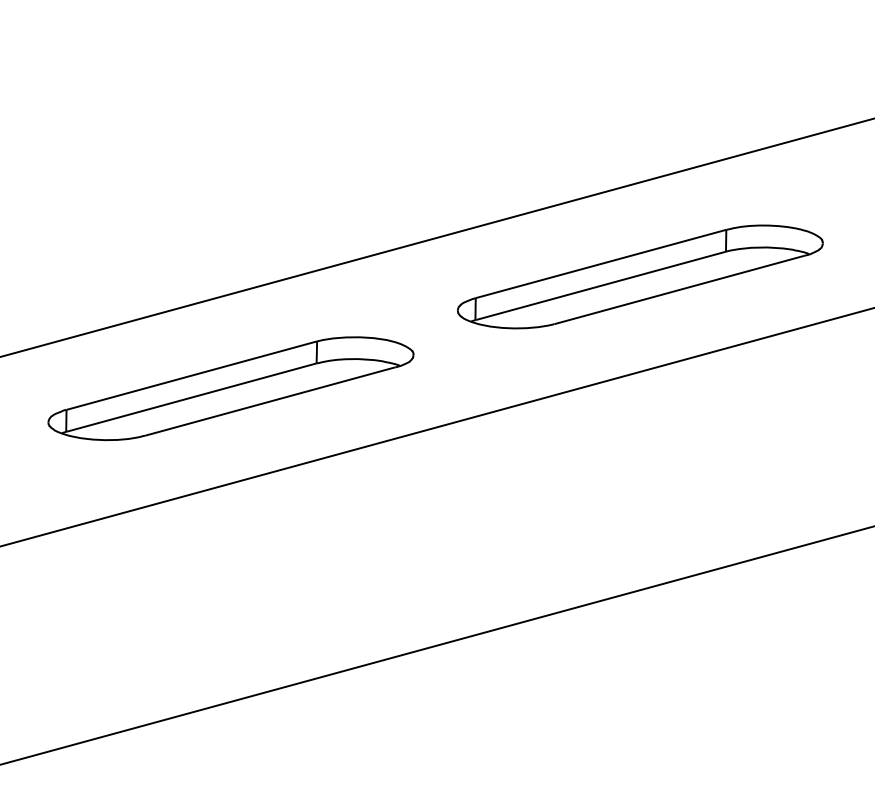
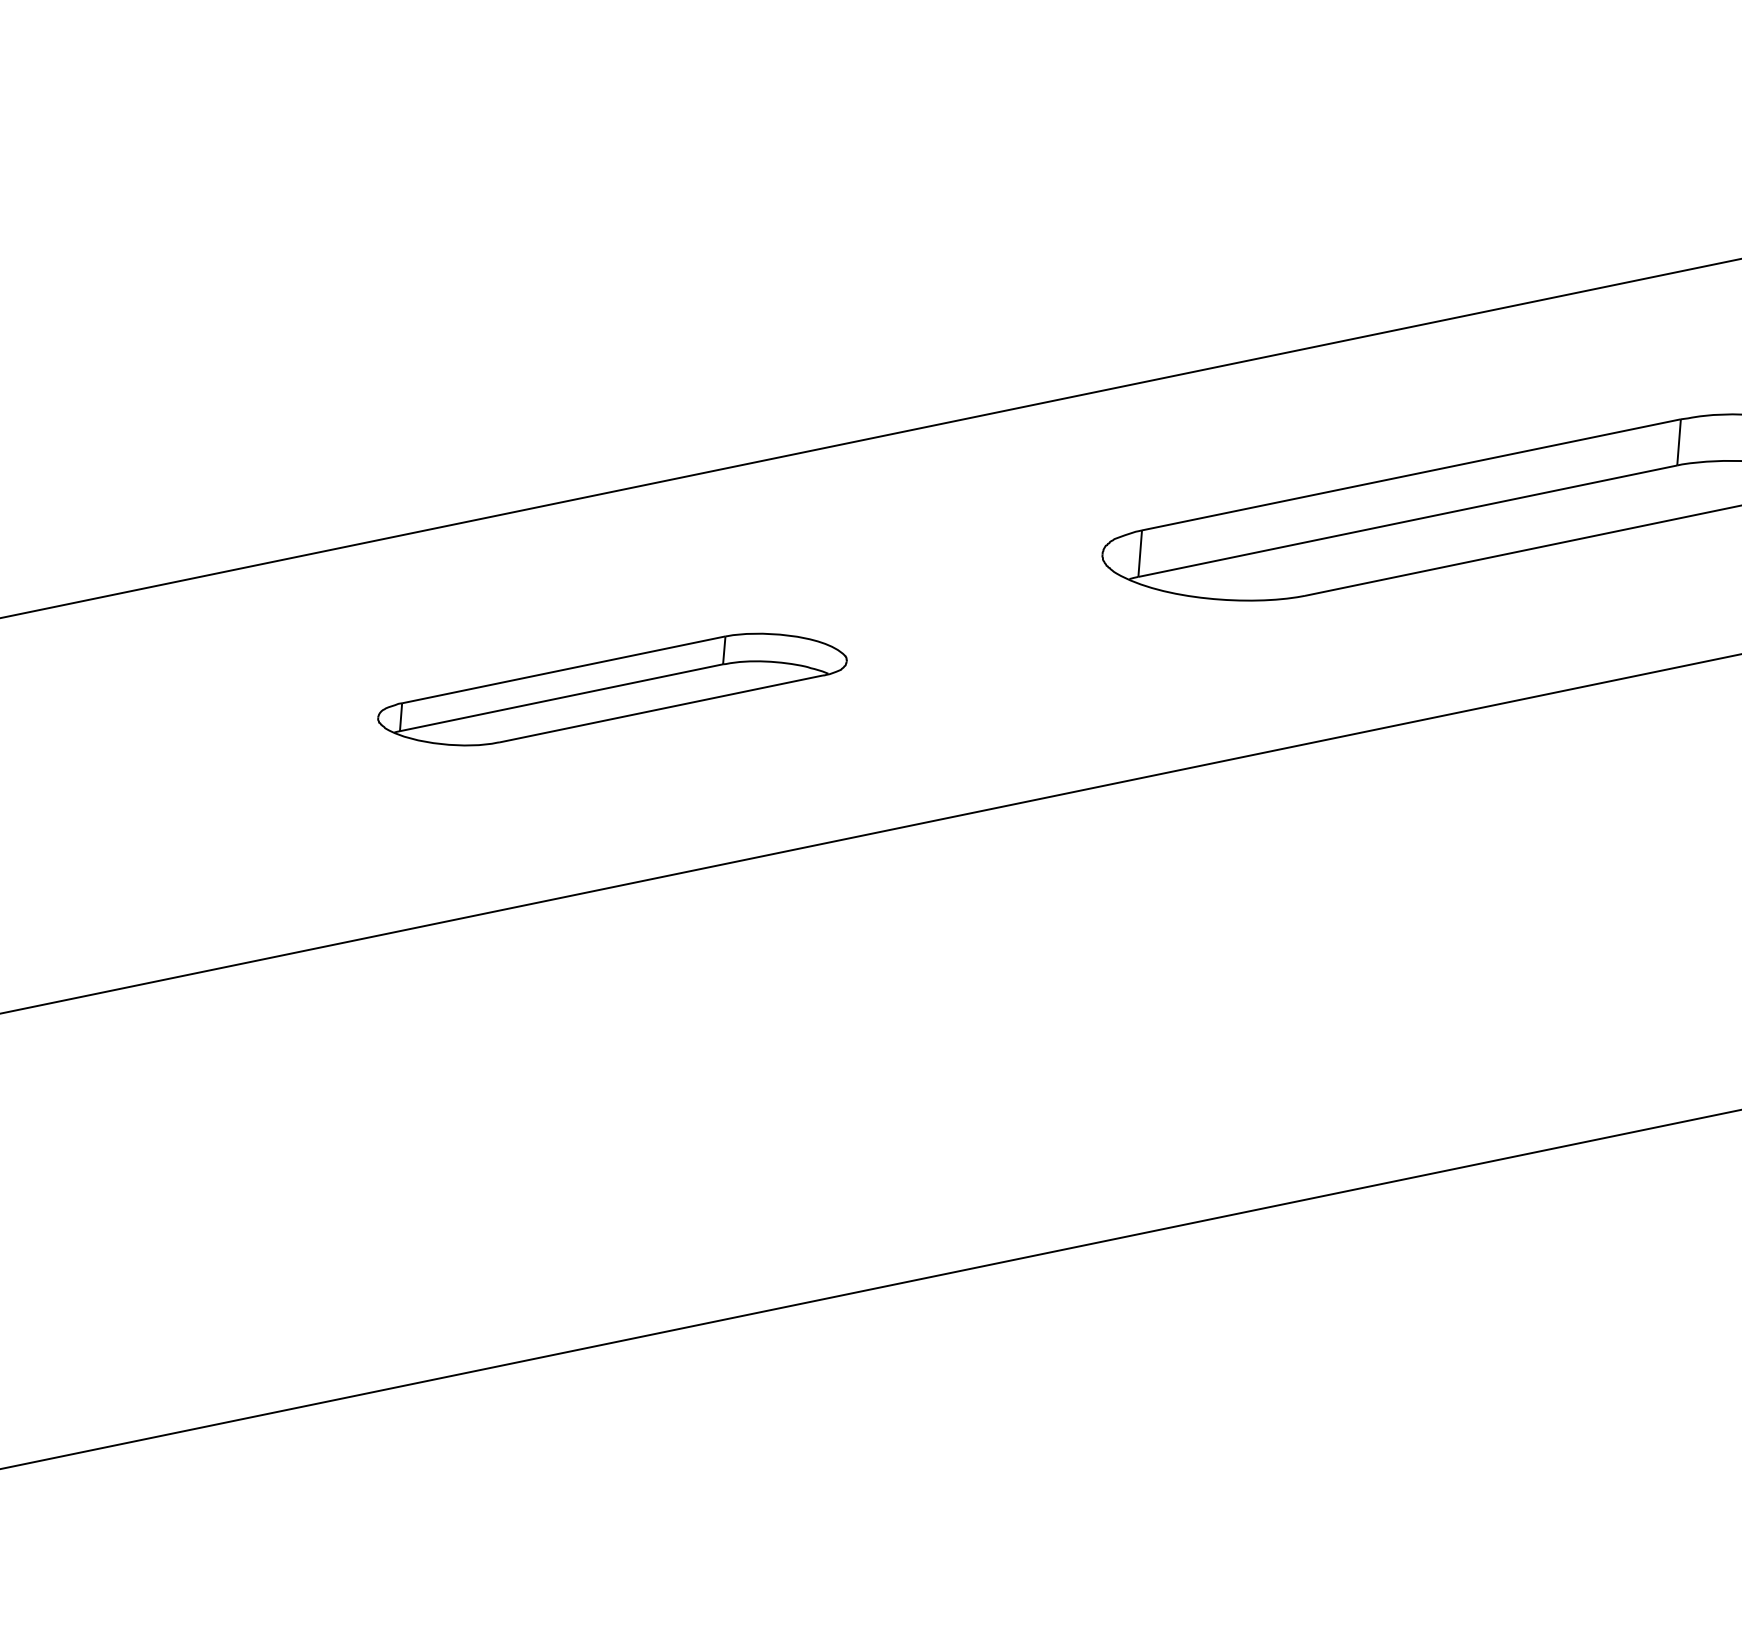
part: (230, 388) -> (611, 688), size x0.6

